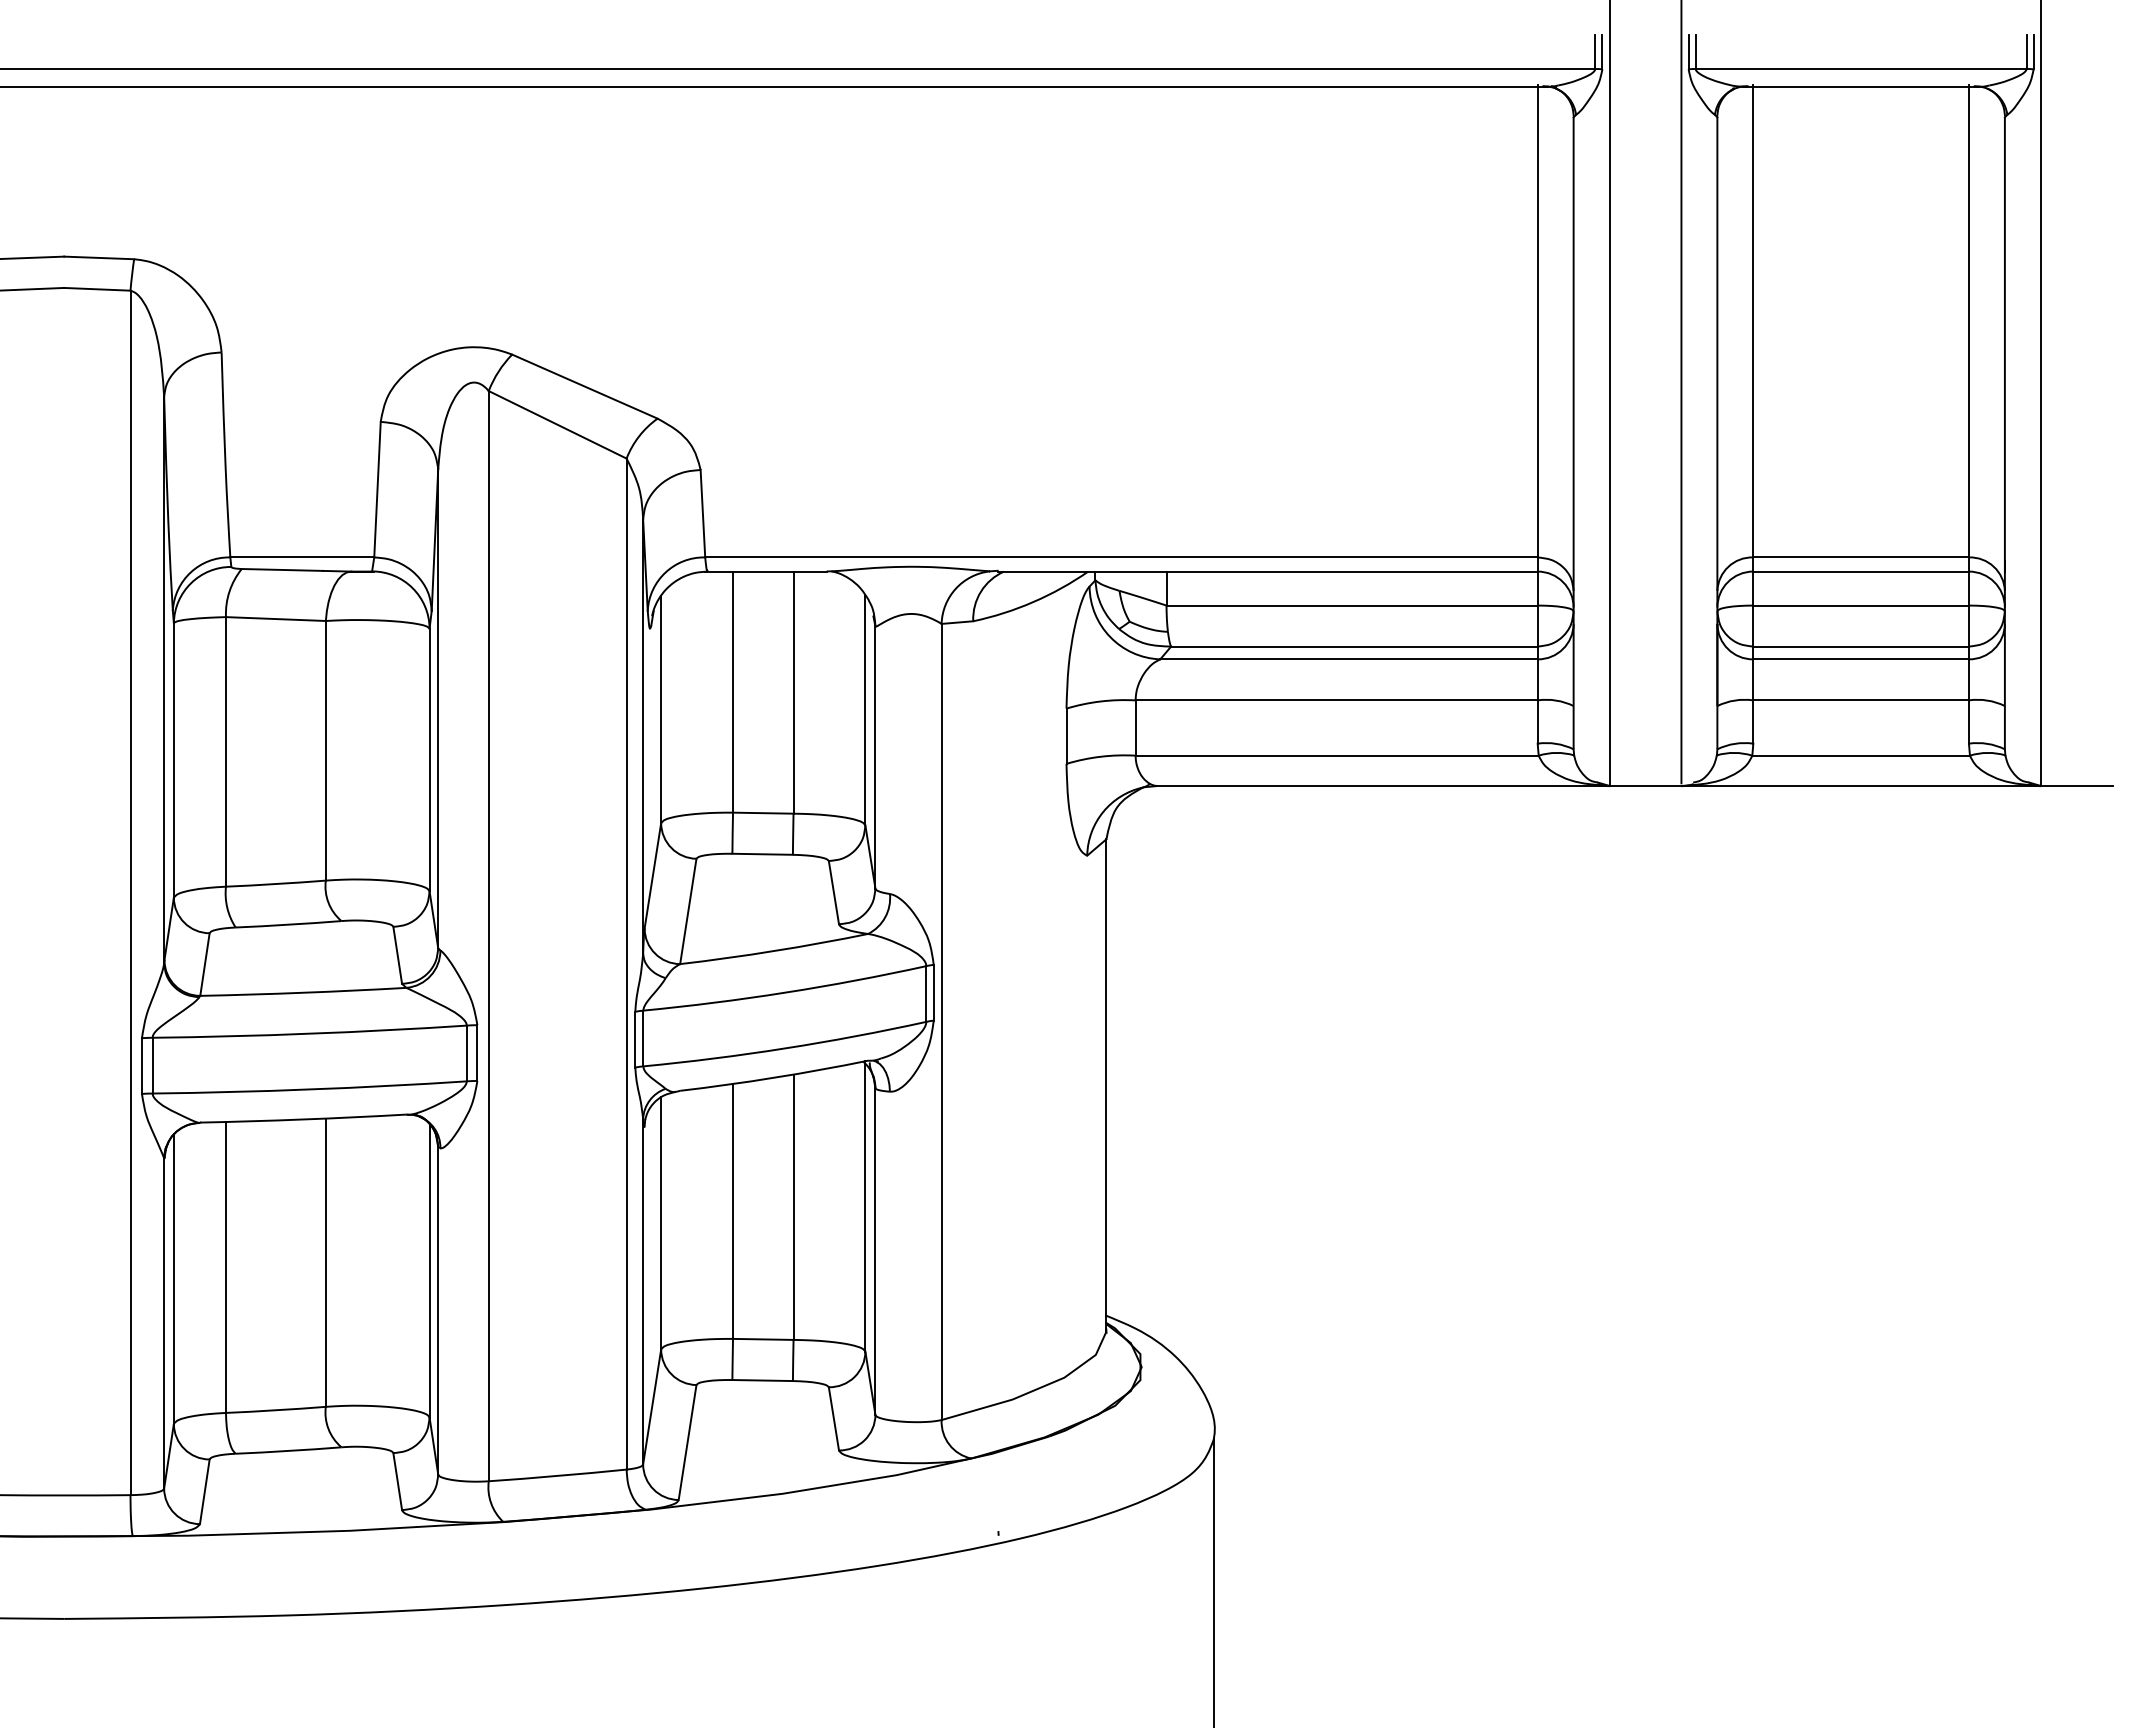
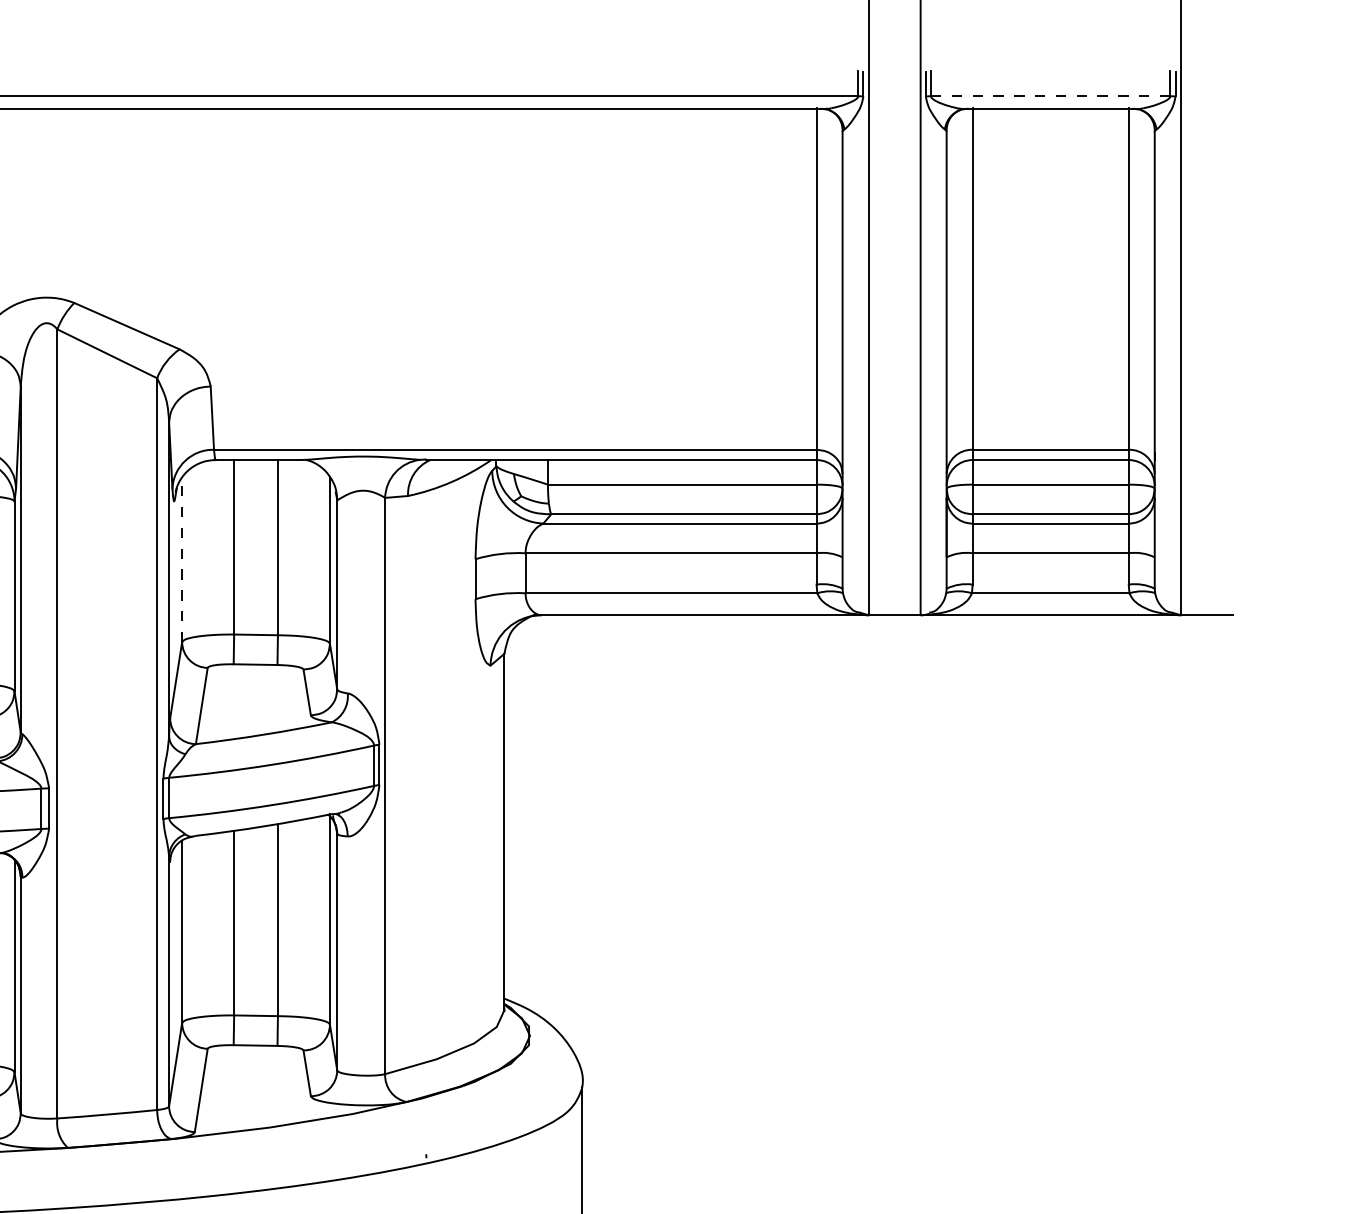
line: (1861, 68) -> (1050, 95), solid -> dashed
line: (661, 709) -> (182, 559), solid -> dashed

